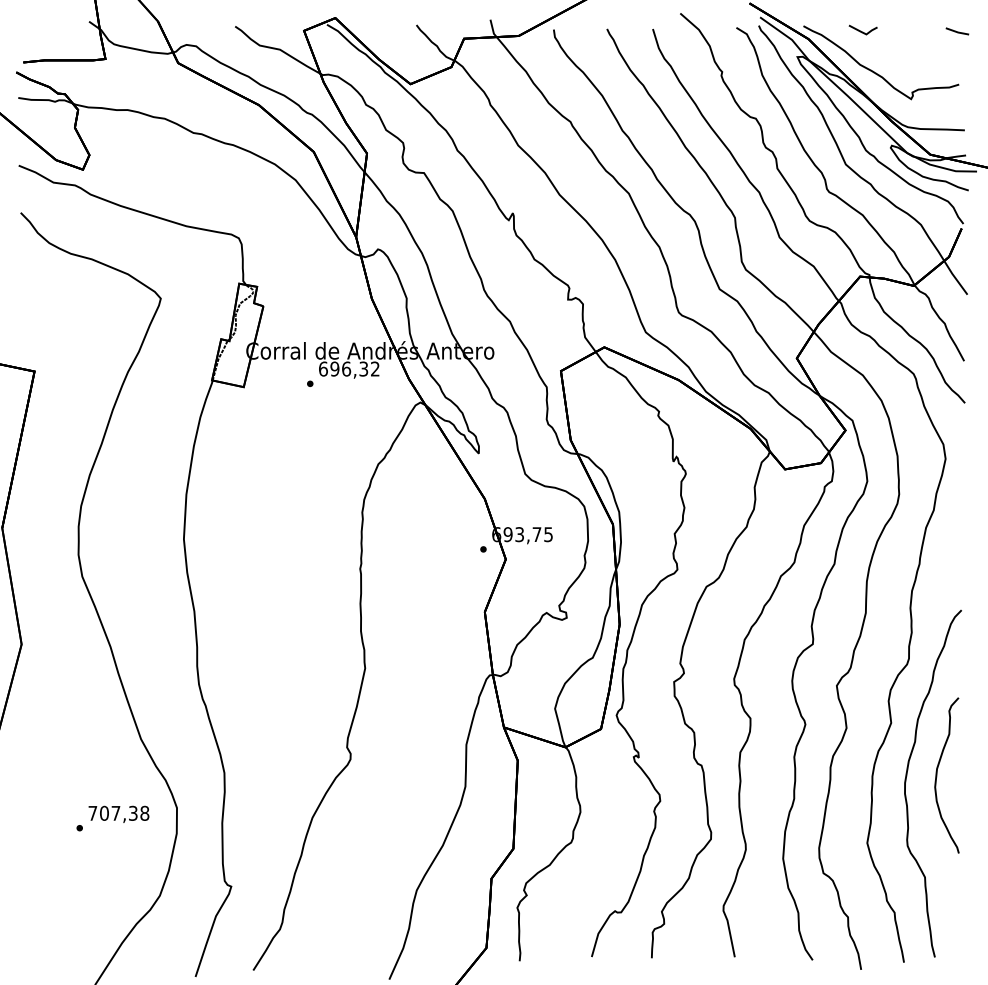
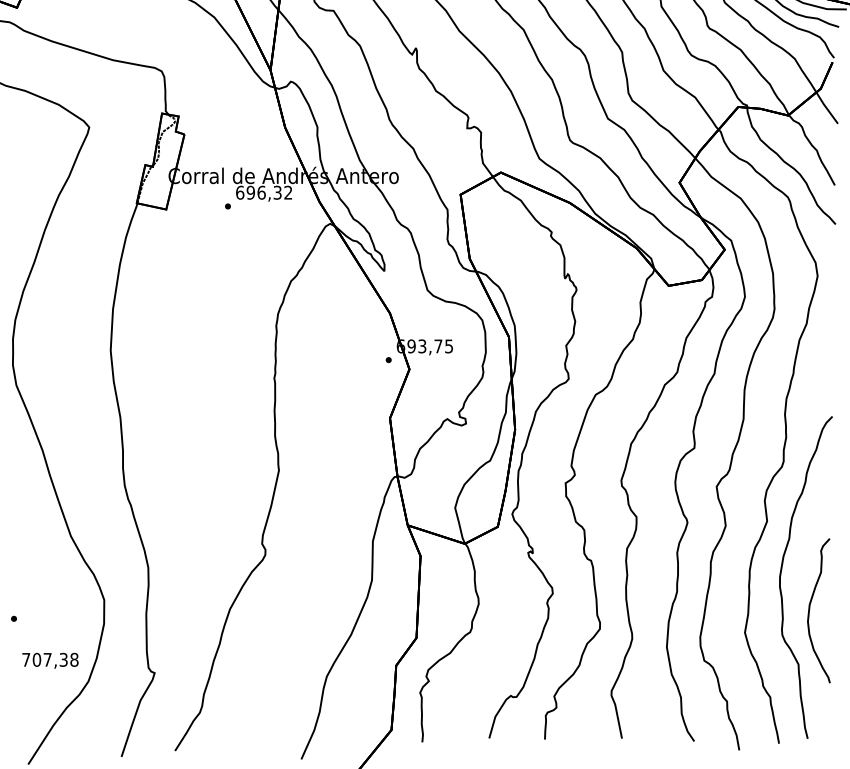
curve: (937, 775) -> (810, 610), moved
text: (118, 813) -> (50, 659), moved

